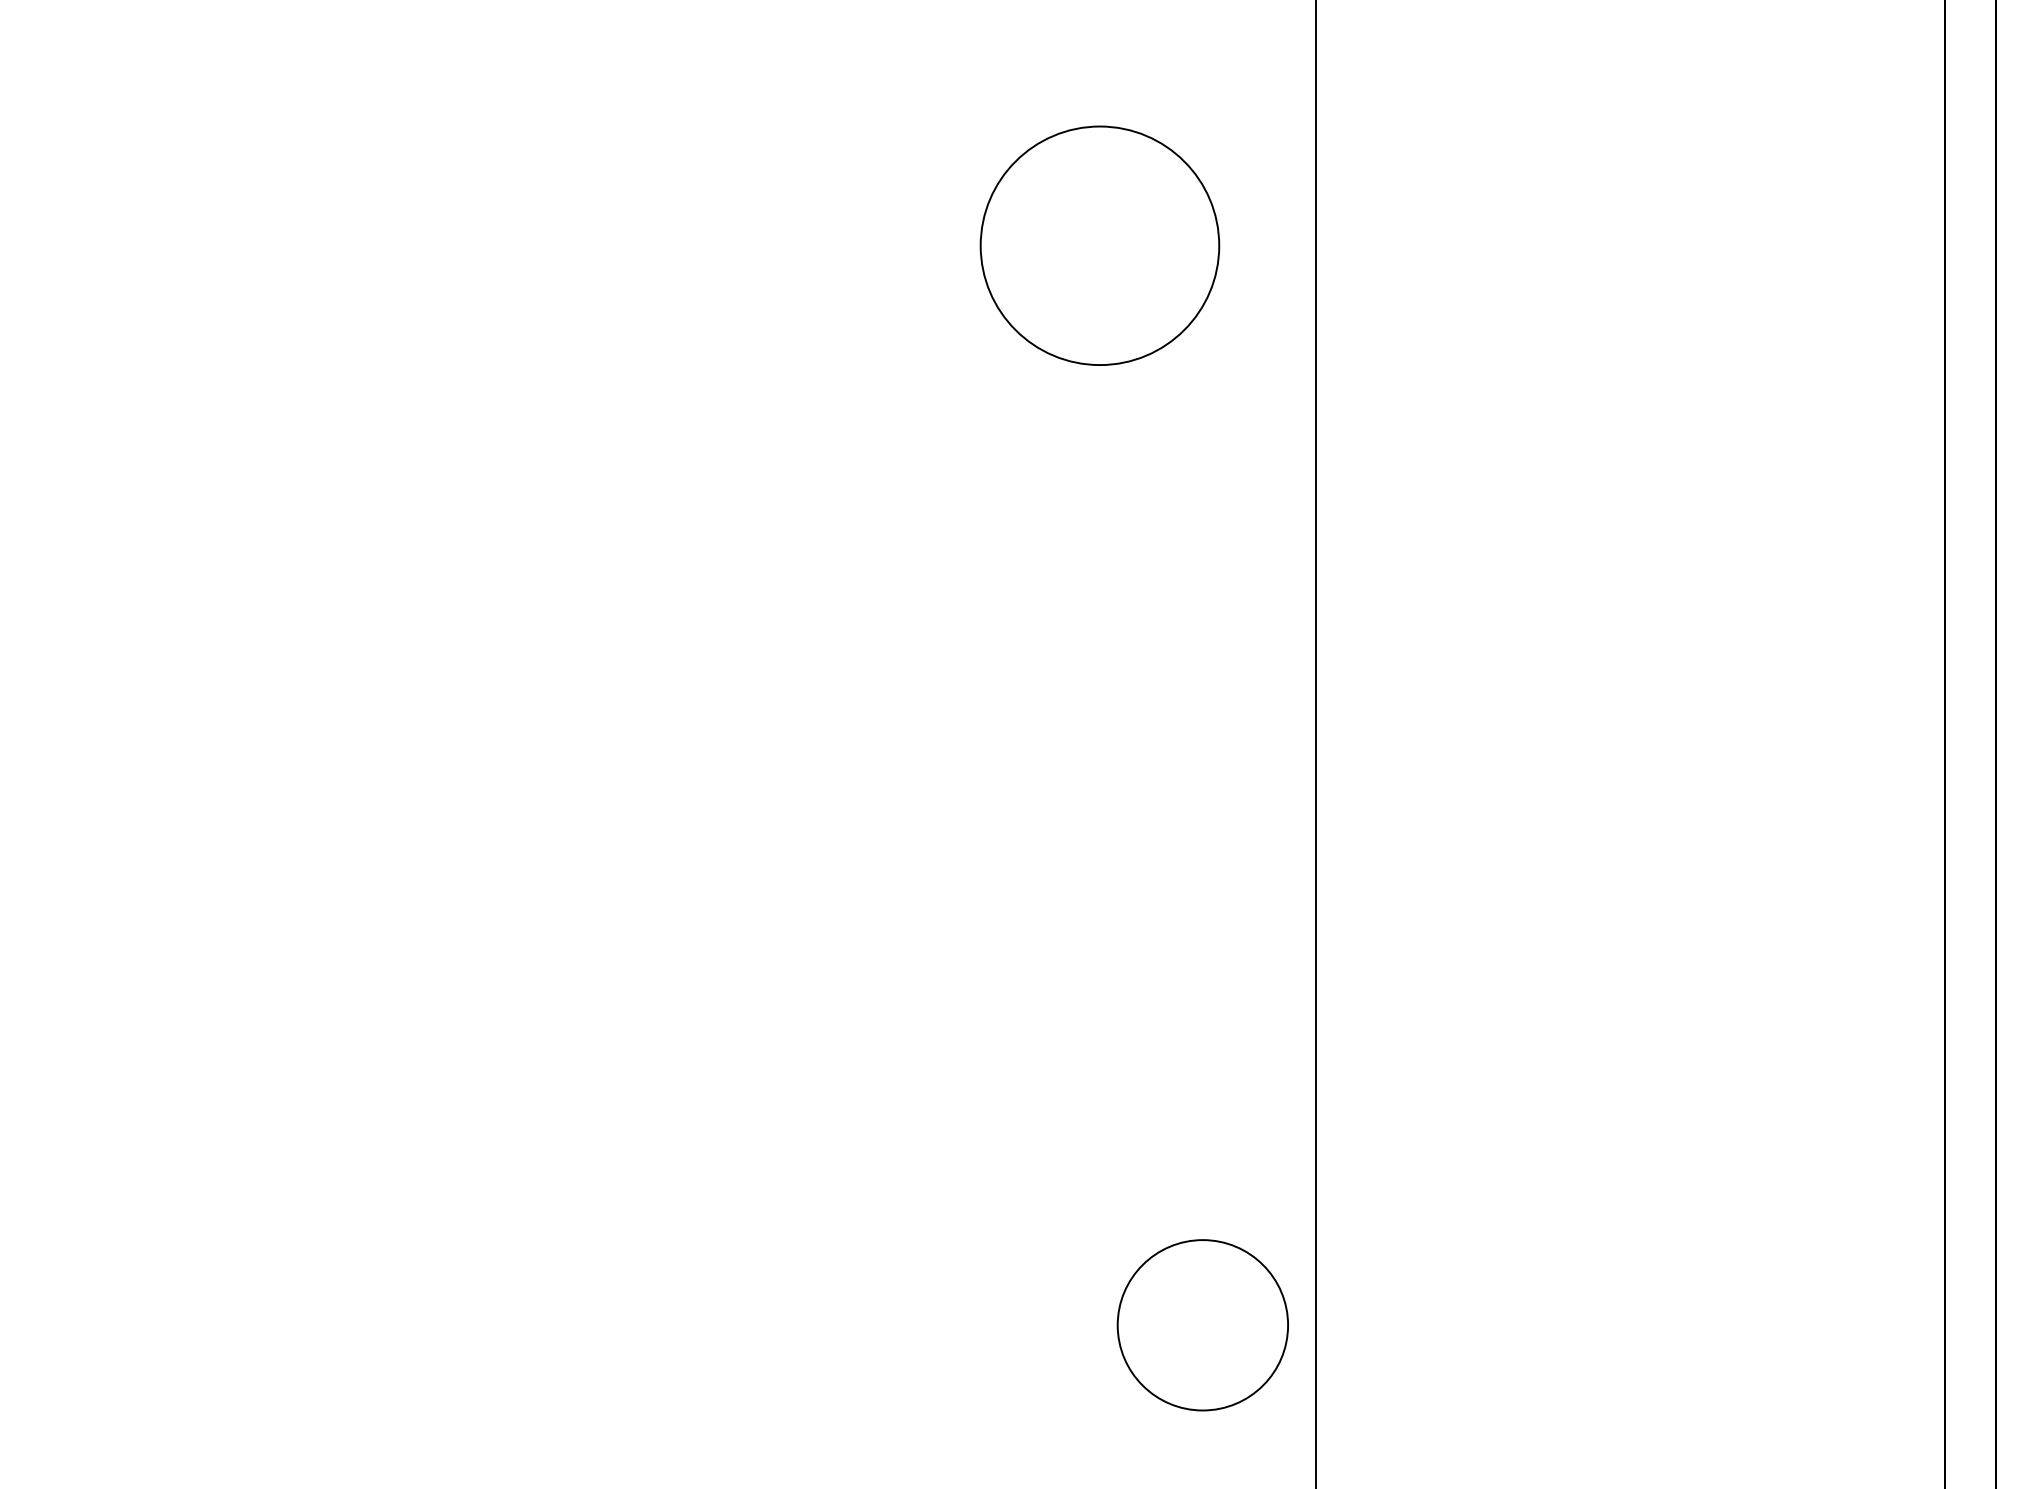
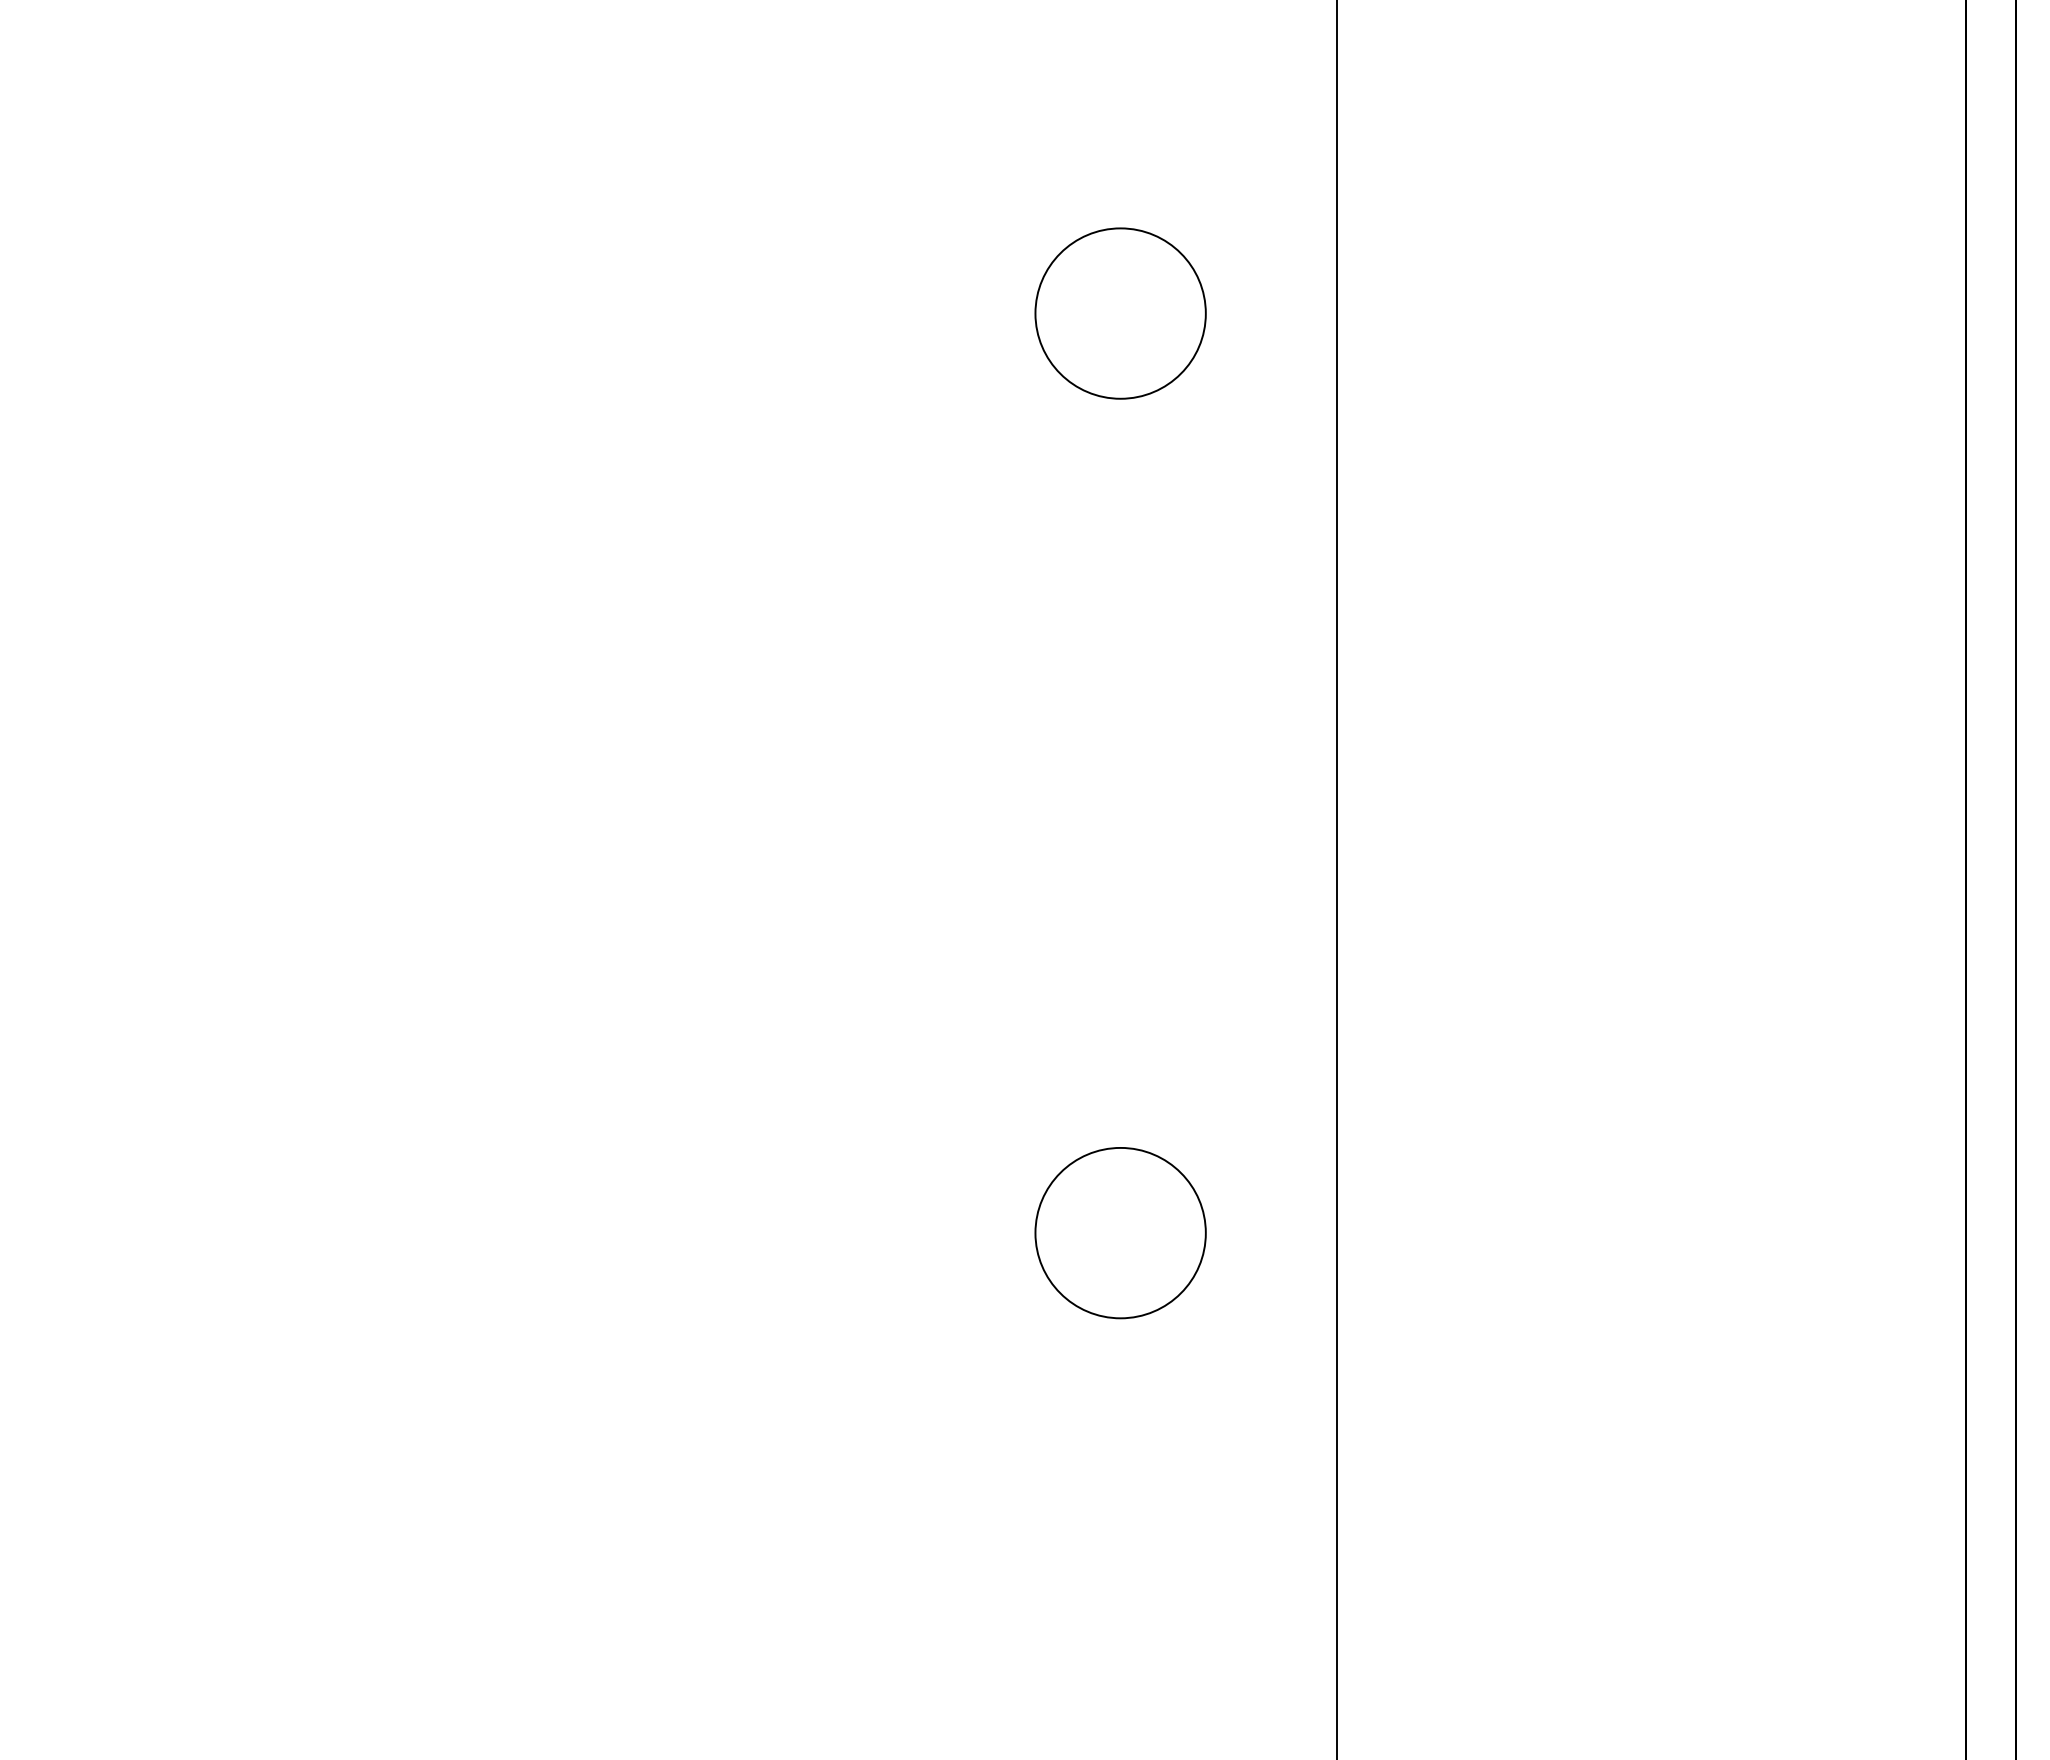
circle: (1099, 245) -> (1120, 313), size x0.71
circle: (1202, 1325) -> (1120, 1233), moved

